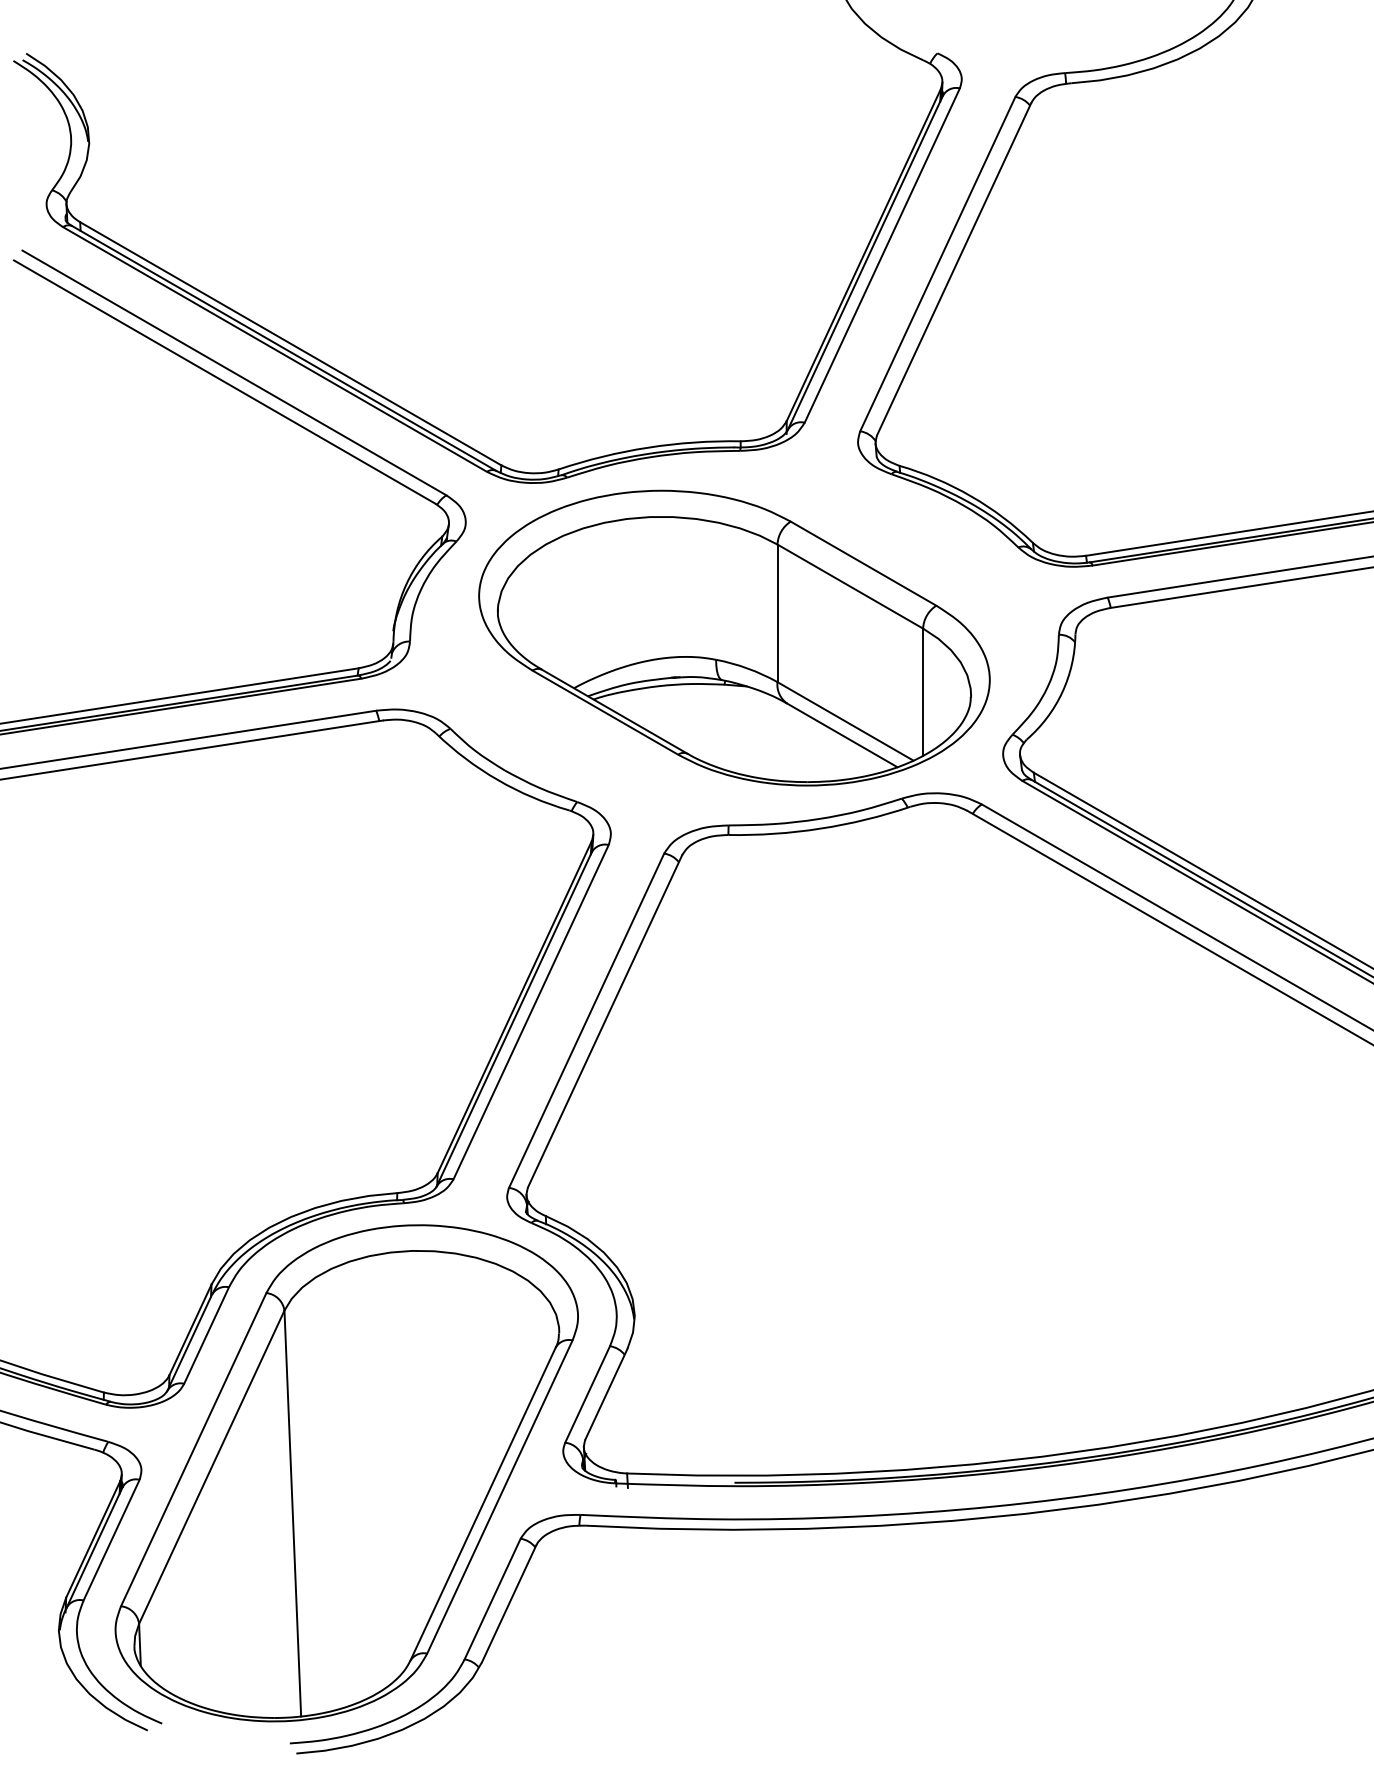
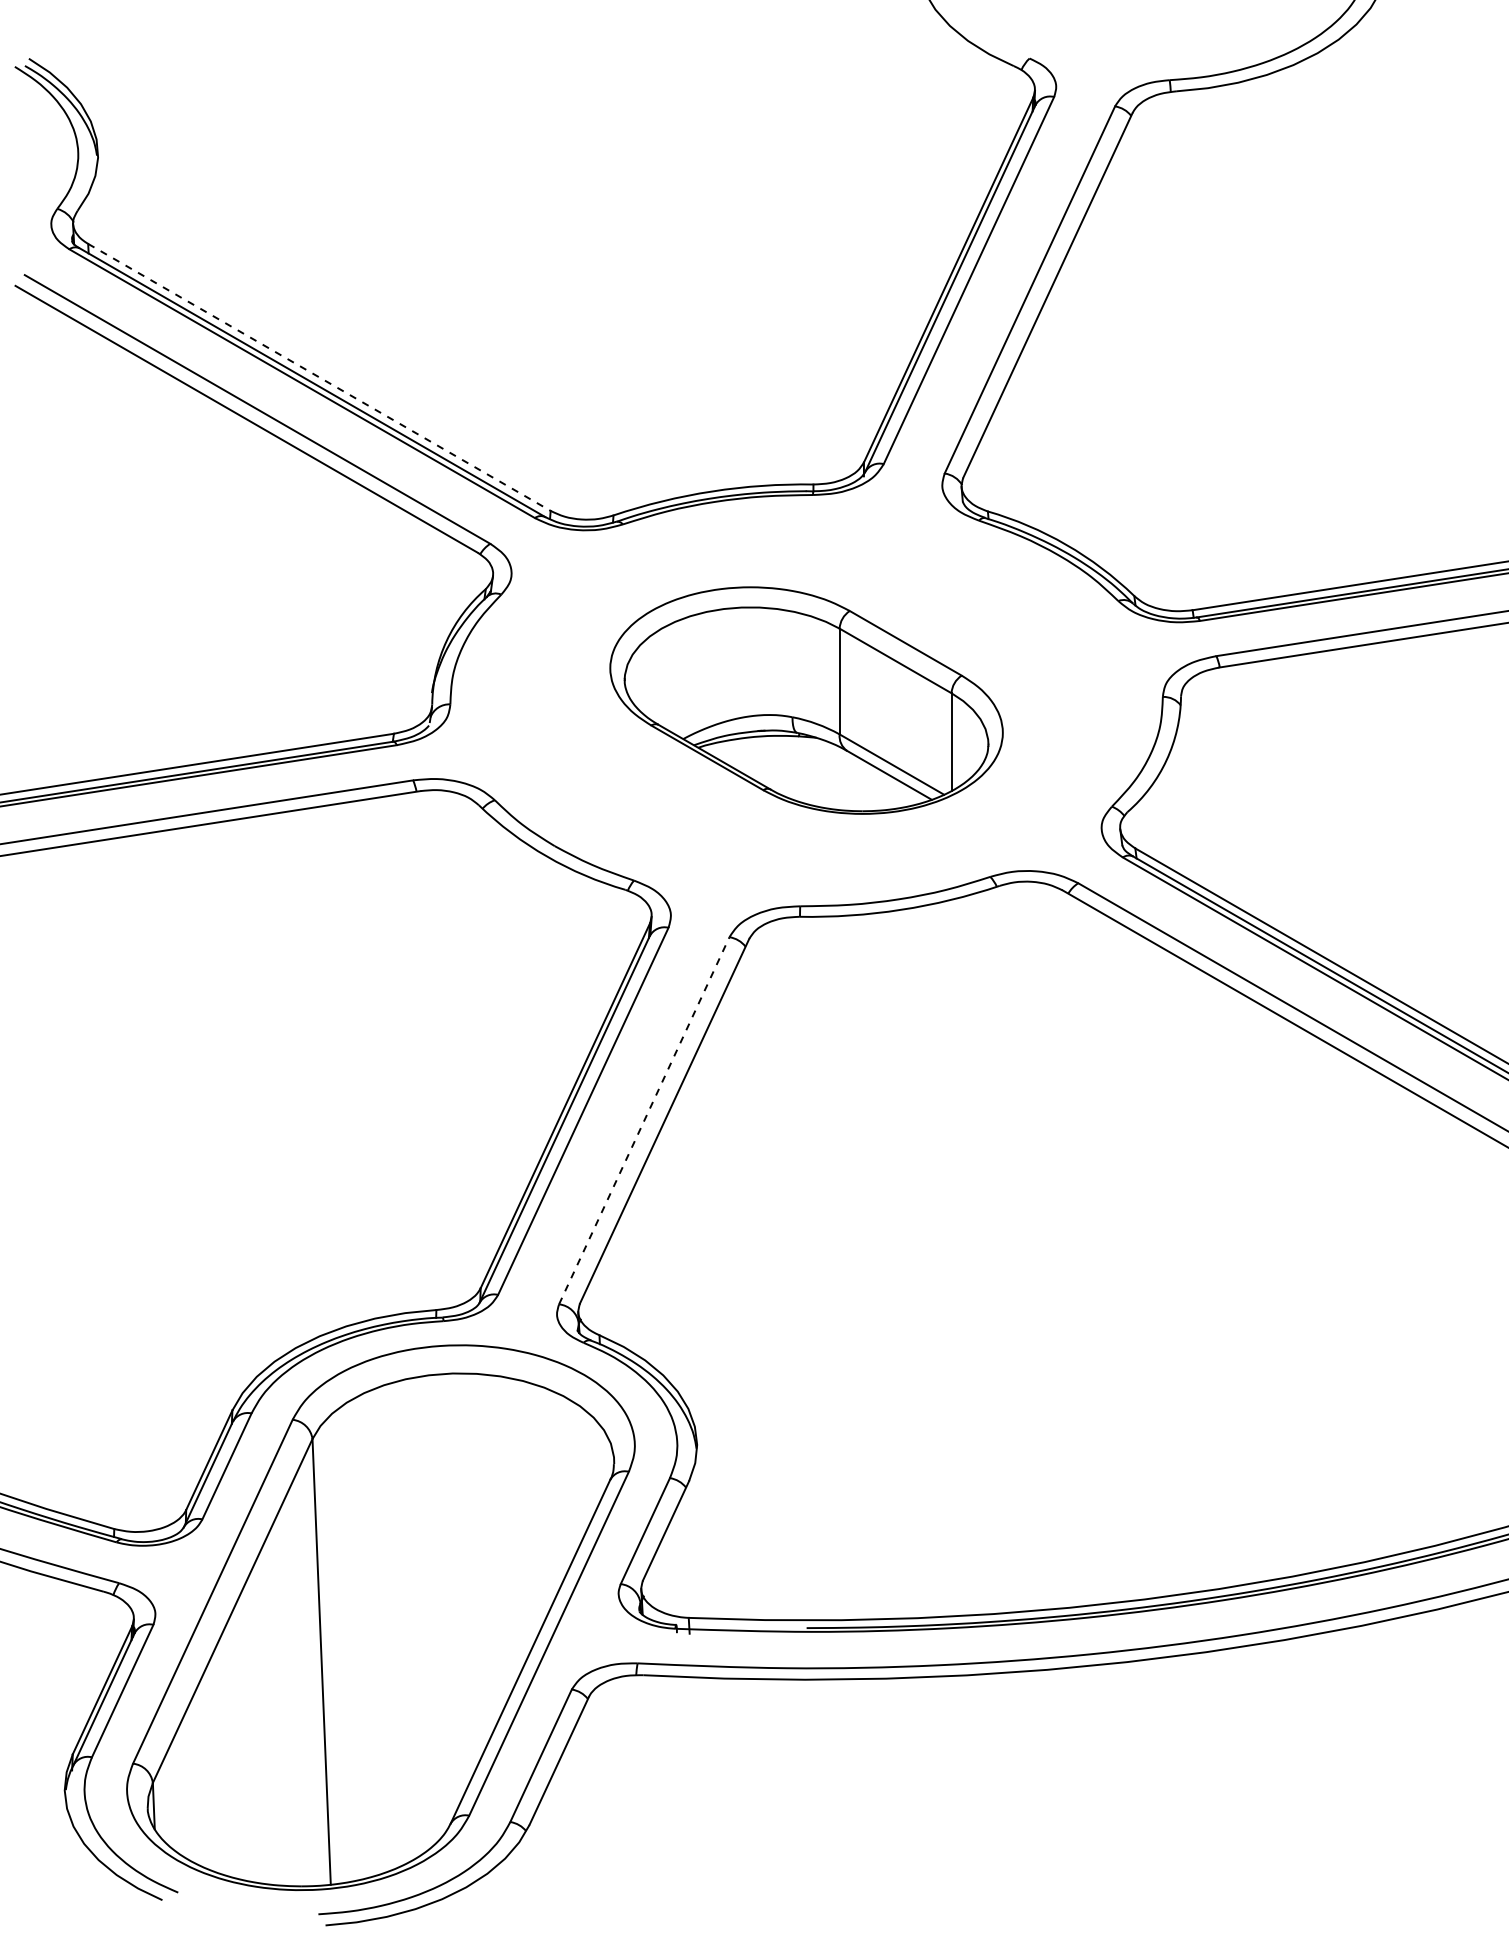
line: (290, 343) -> (319, 377), solid -> dashed
part: (734, 638) -> (806, 700), size x0.7
line: (586, 1020) -> (644, 1120), solid -> dashed

